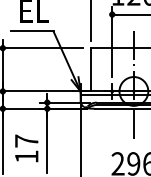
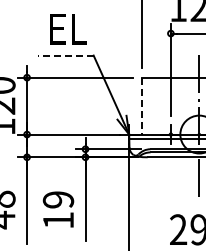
line: (32, 31) -> (65, 55), solid -> dashed
line: (90, 70) -> (142, 106), solid -> dashed
text: (26, 140) -> (58, 199), 17 -> 19

